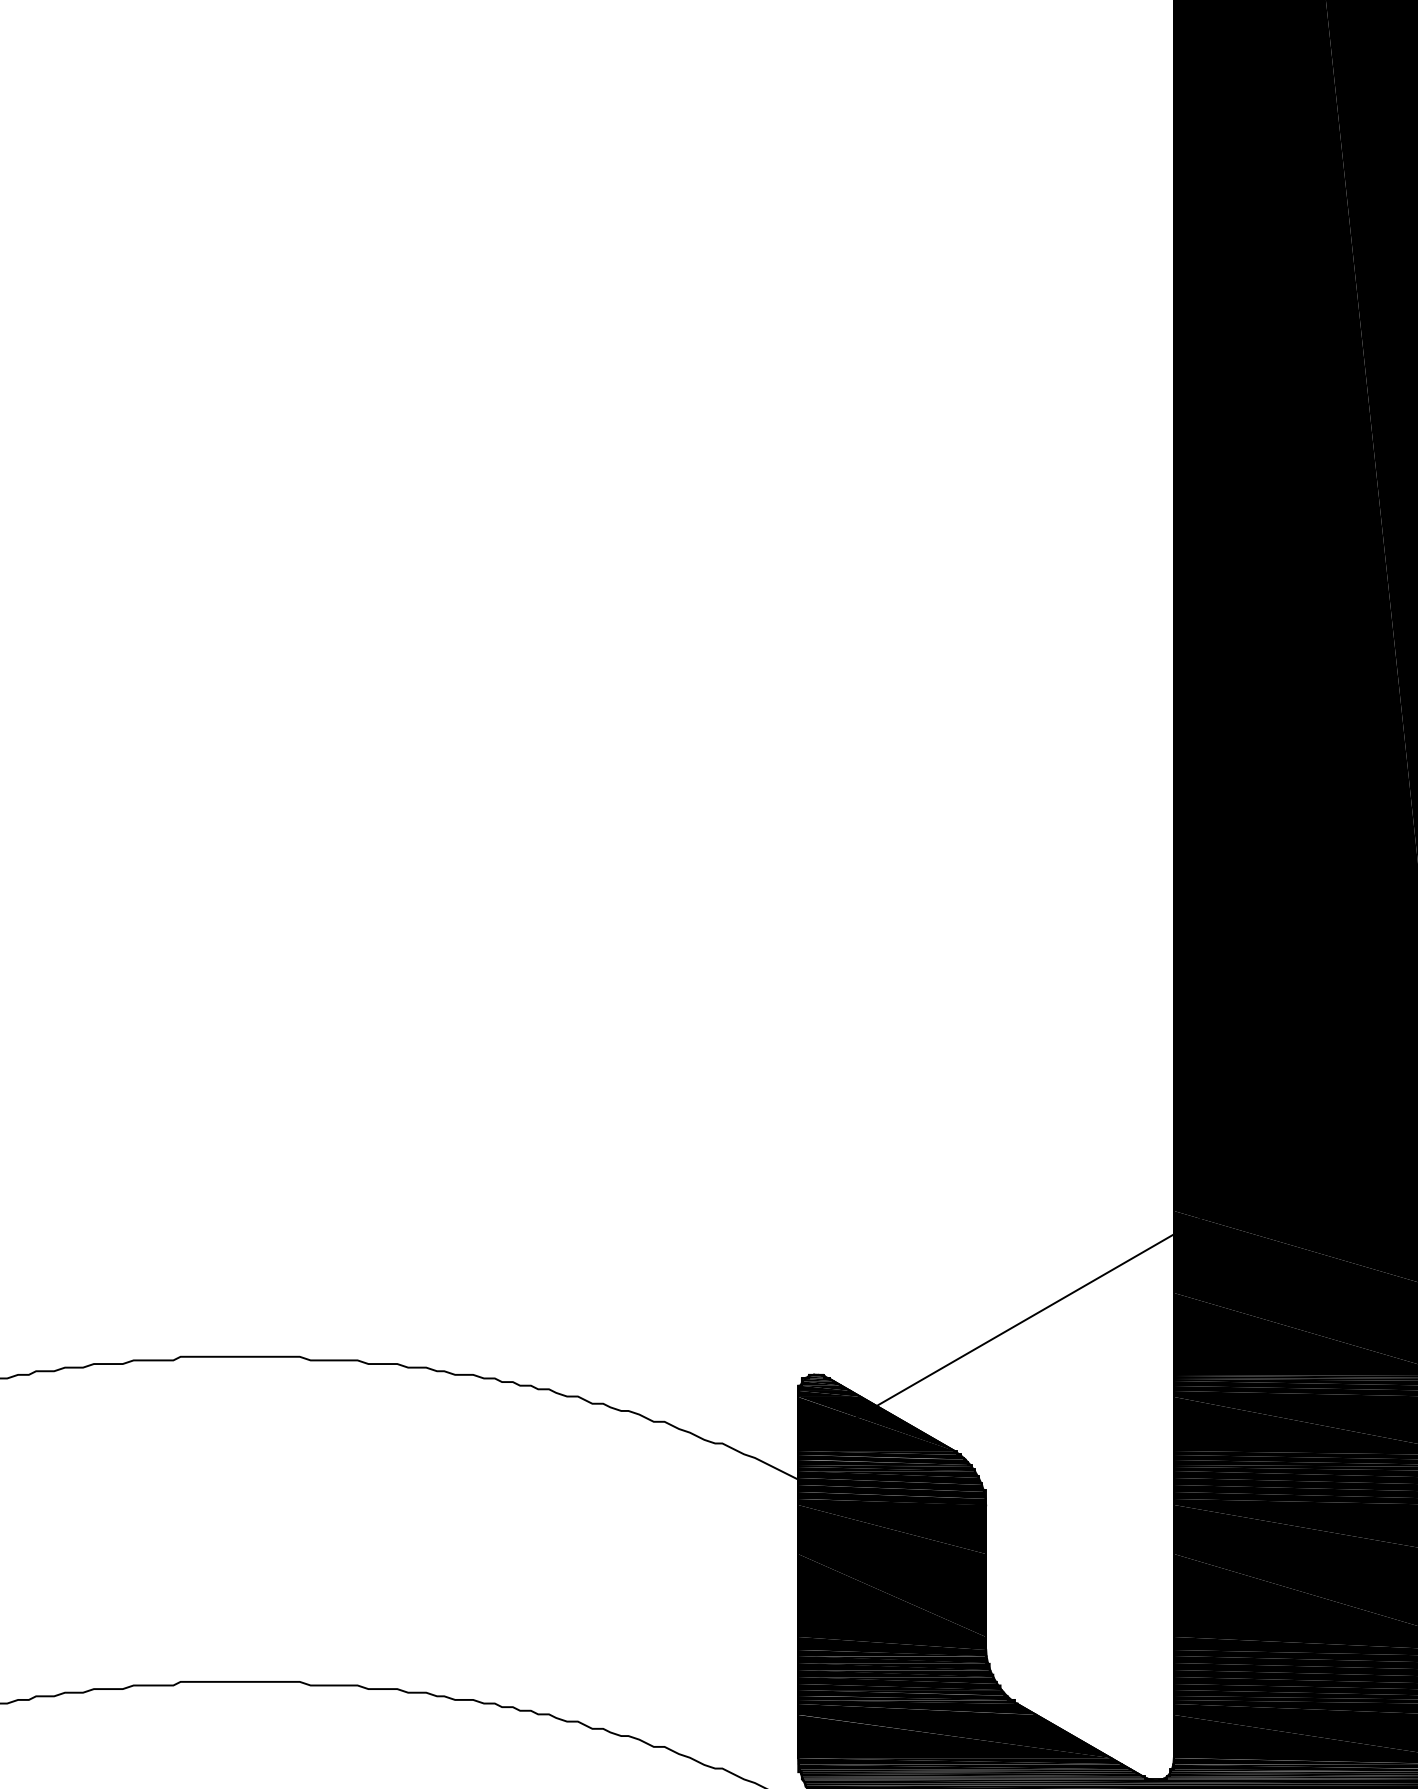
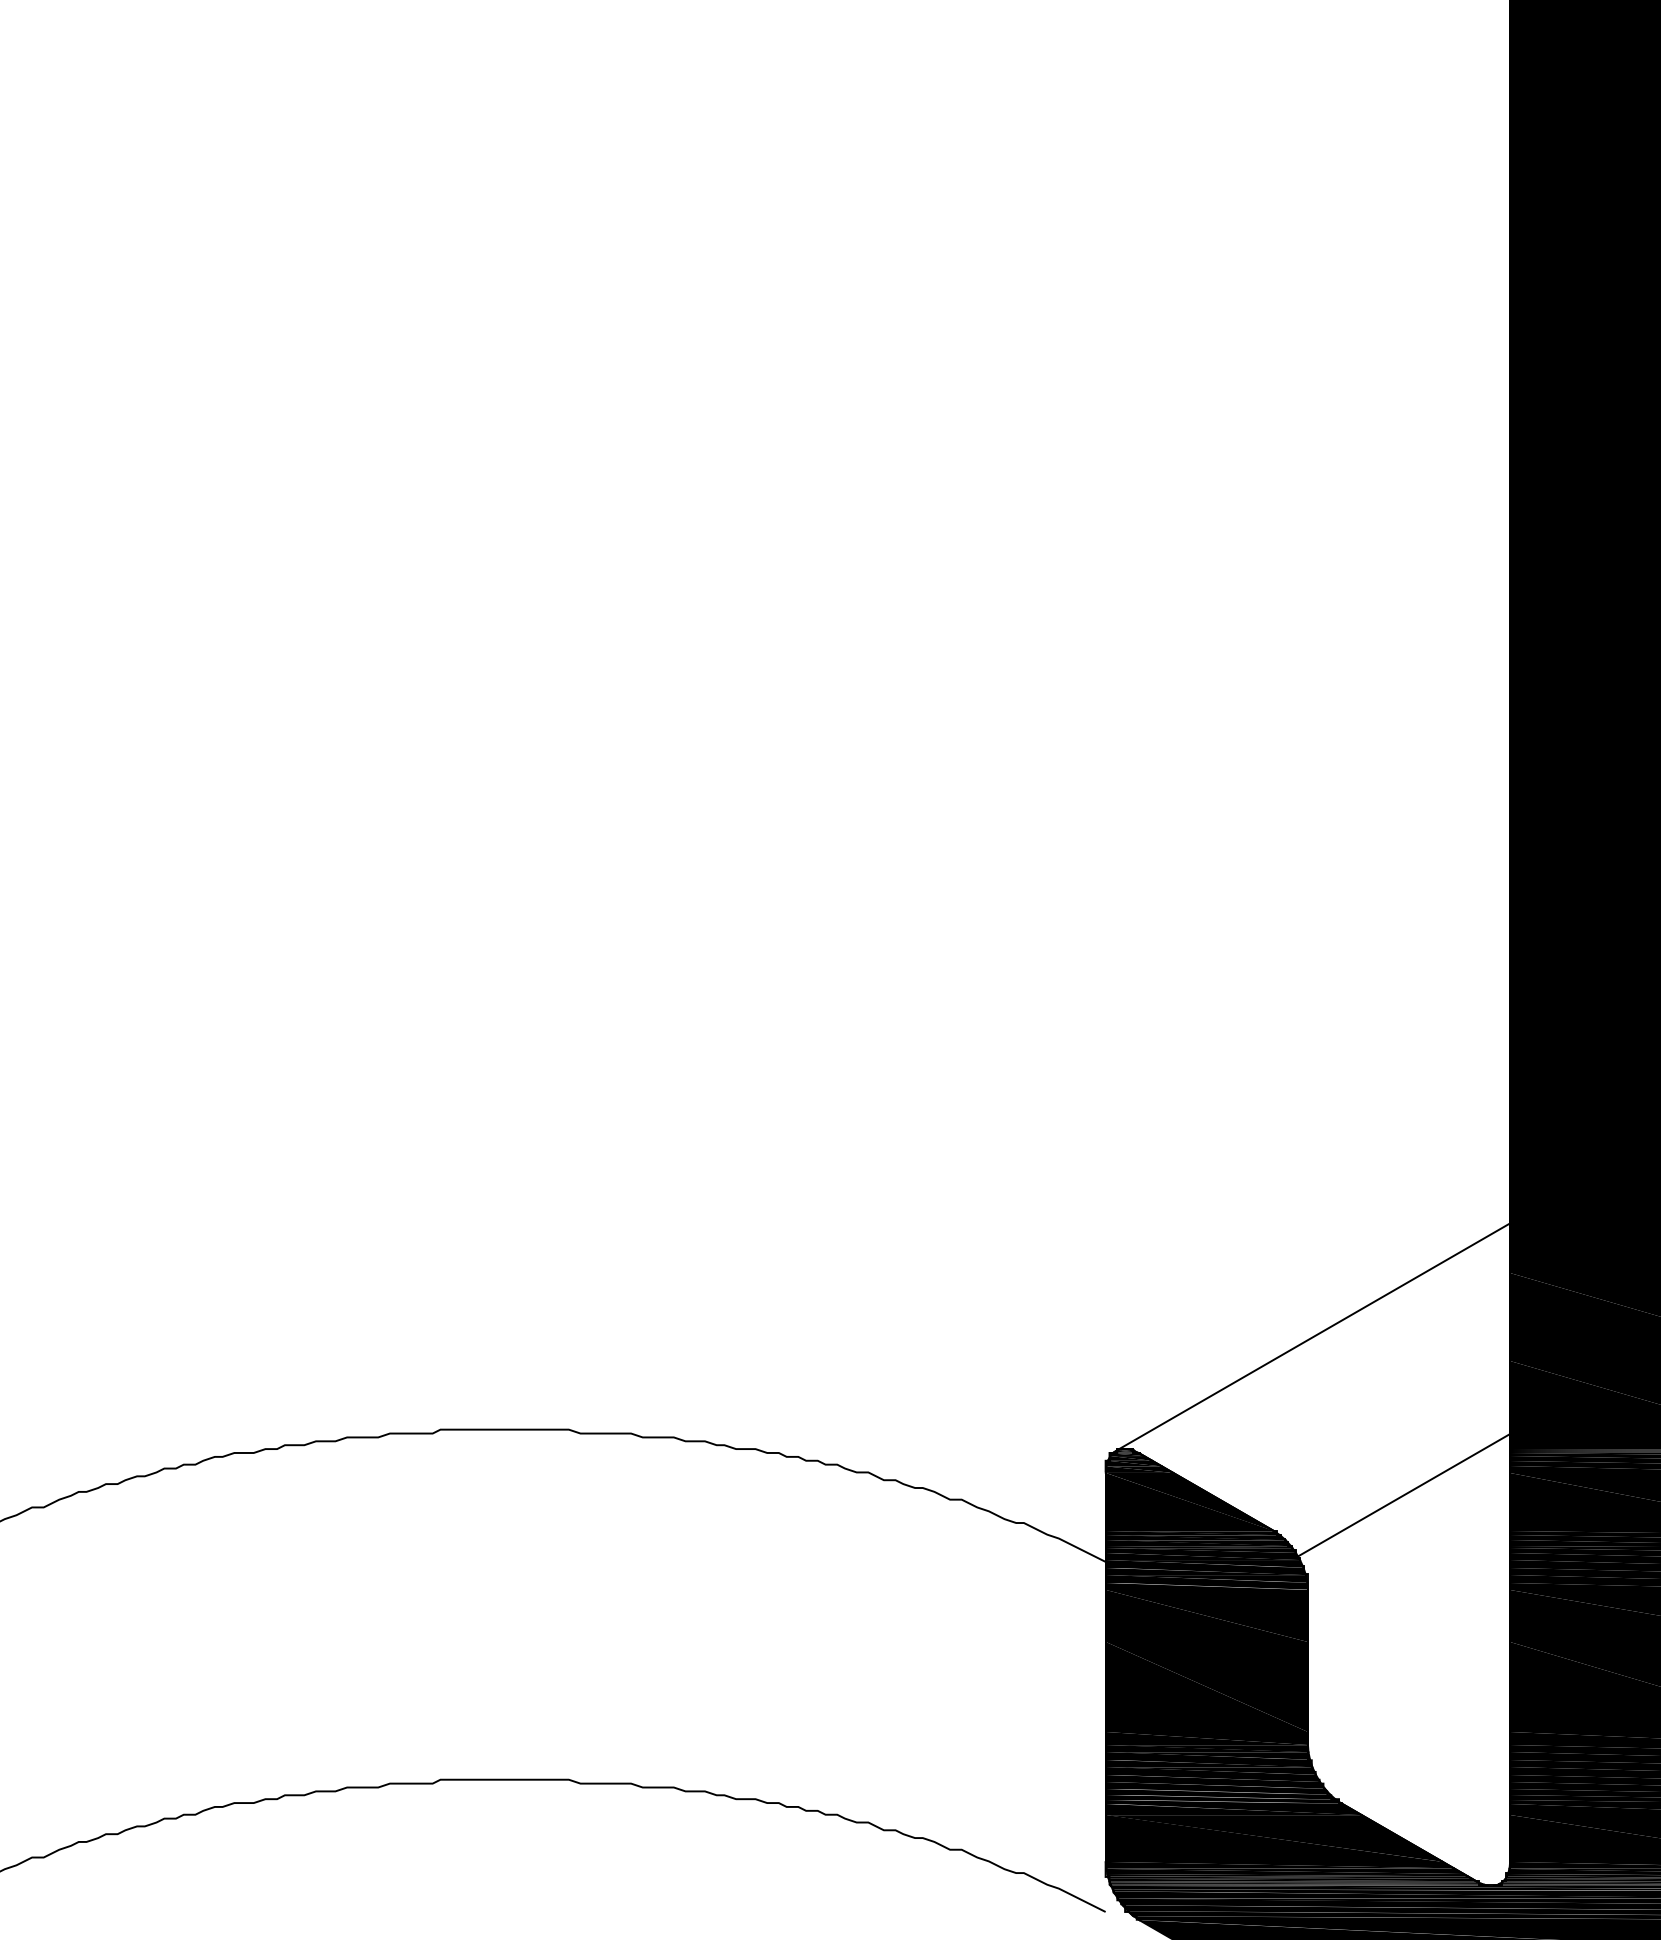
line: (1020, 1323) -> (1312, 1337), moved
line: (1075, 1417) -> (1404, 1495), added

